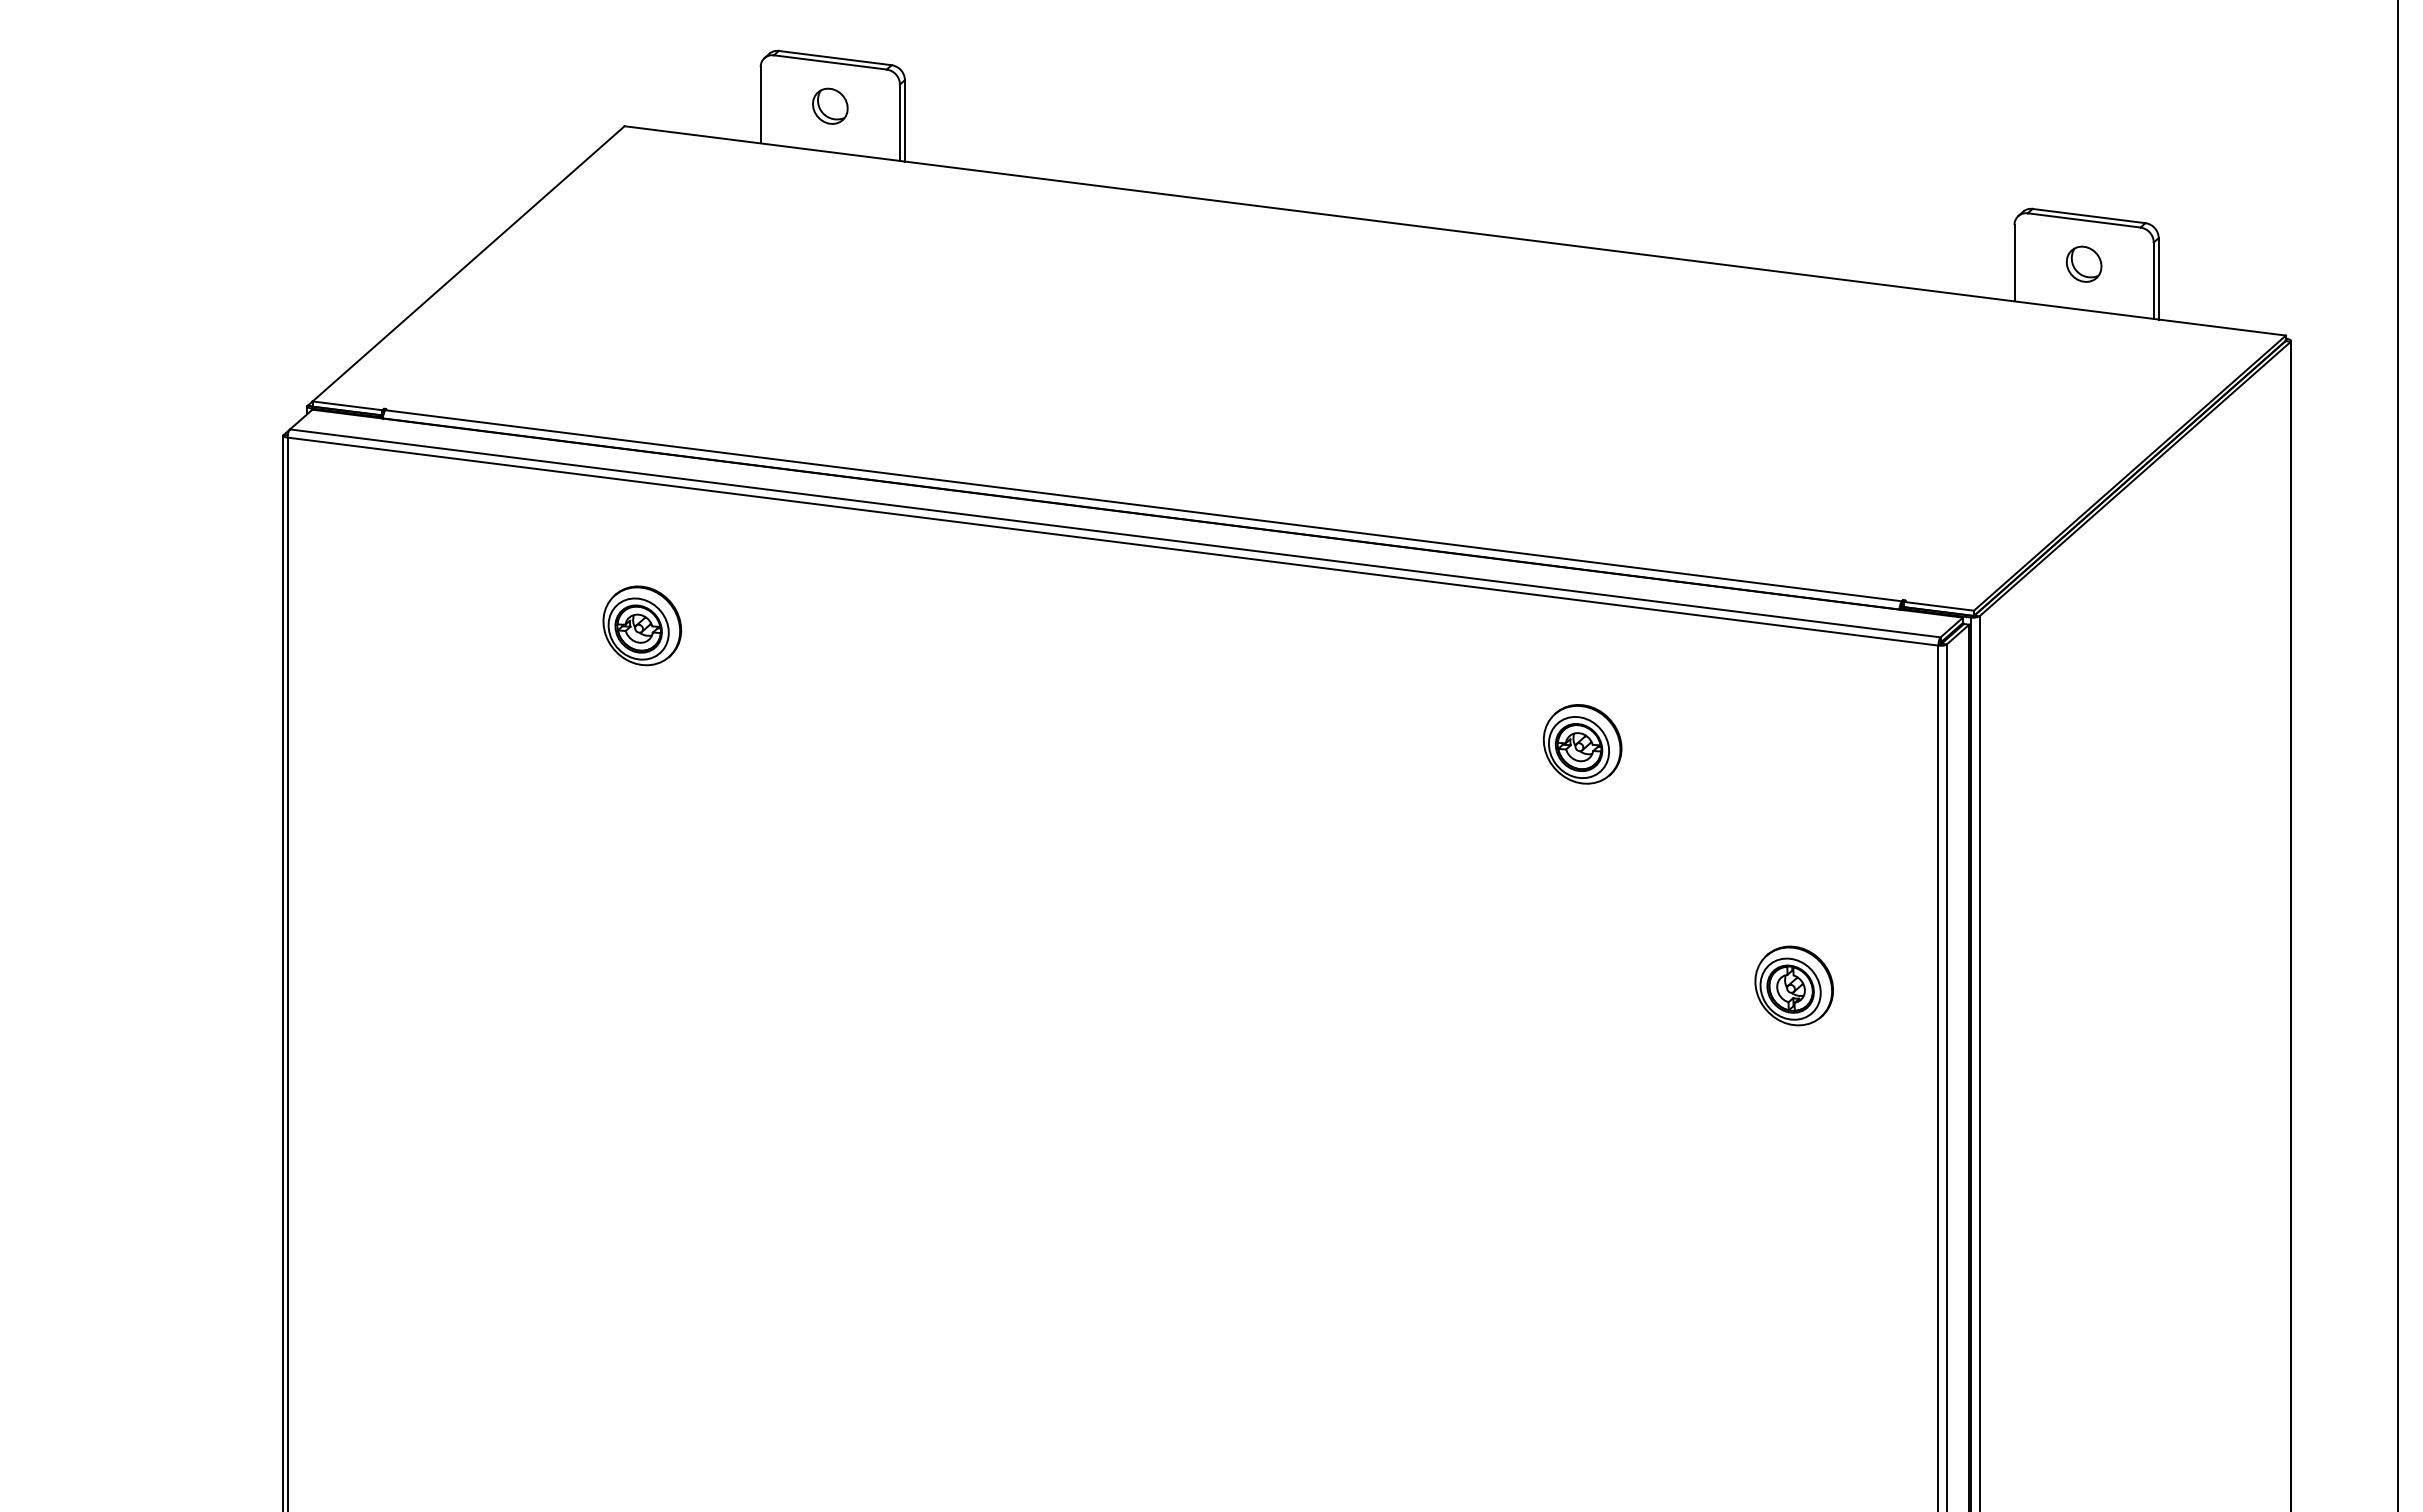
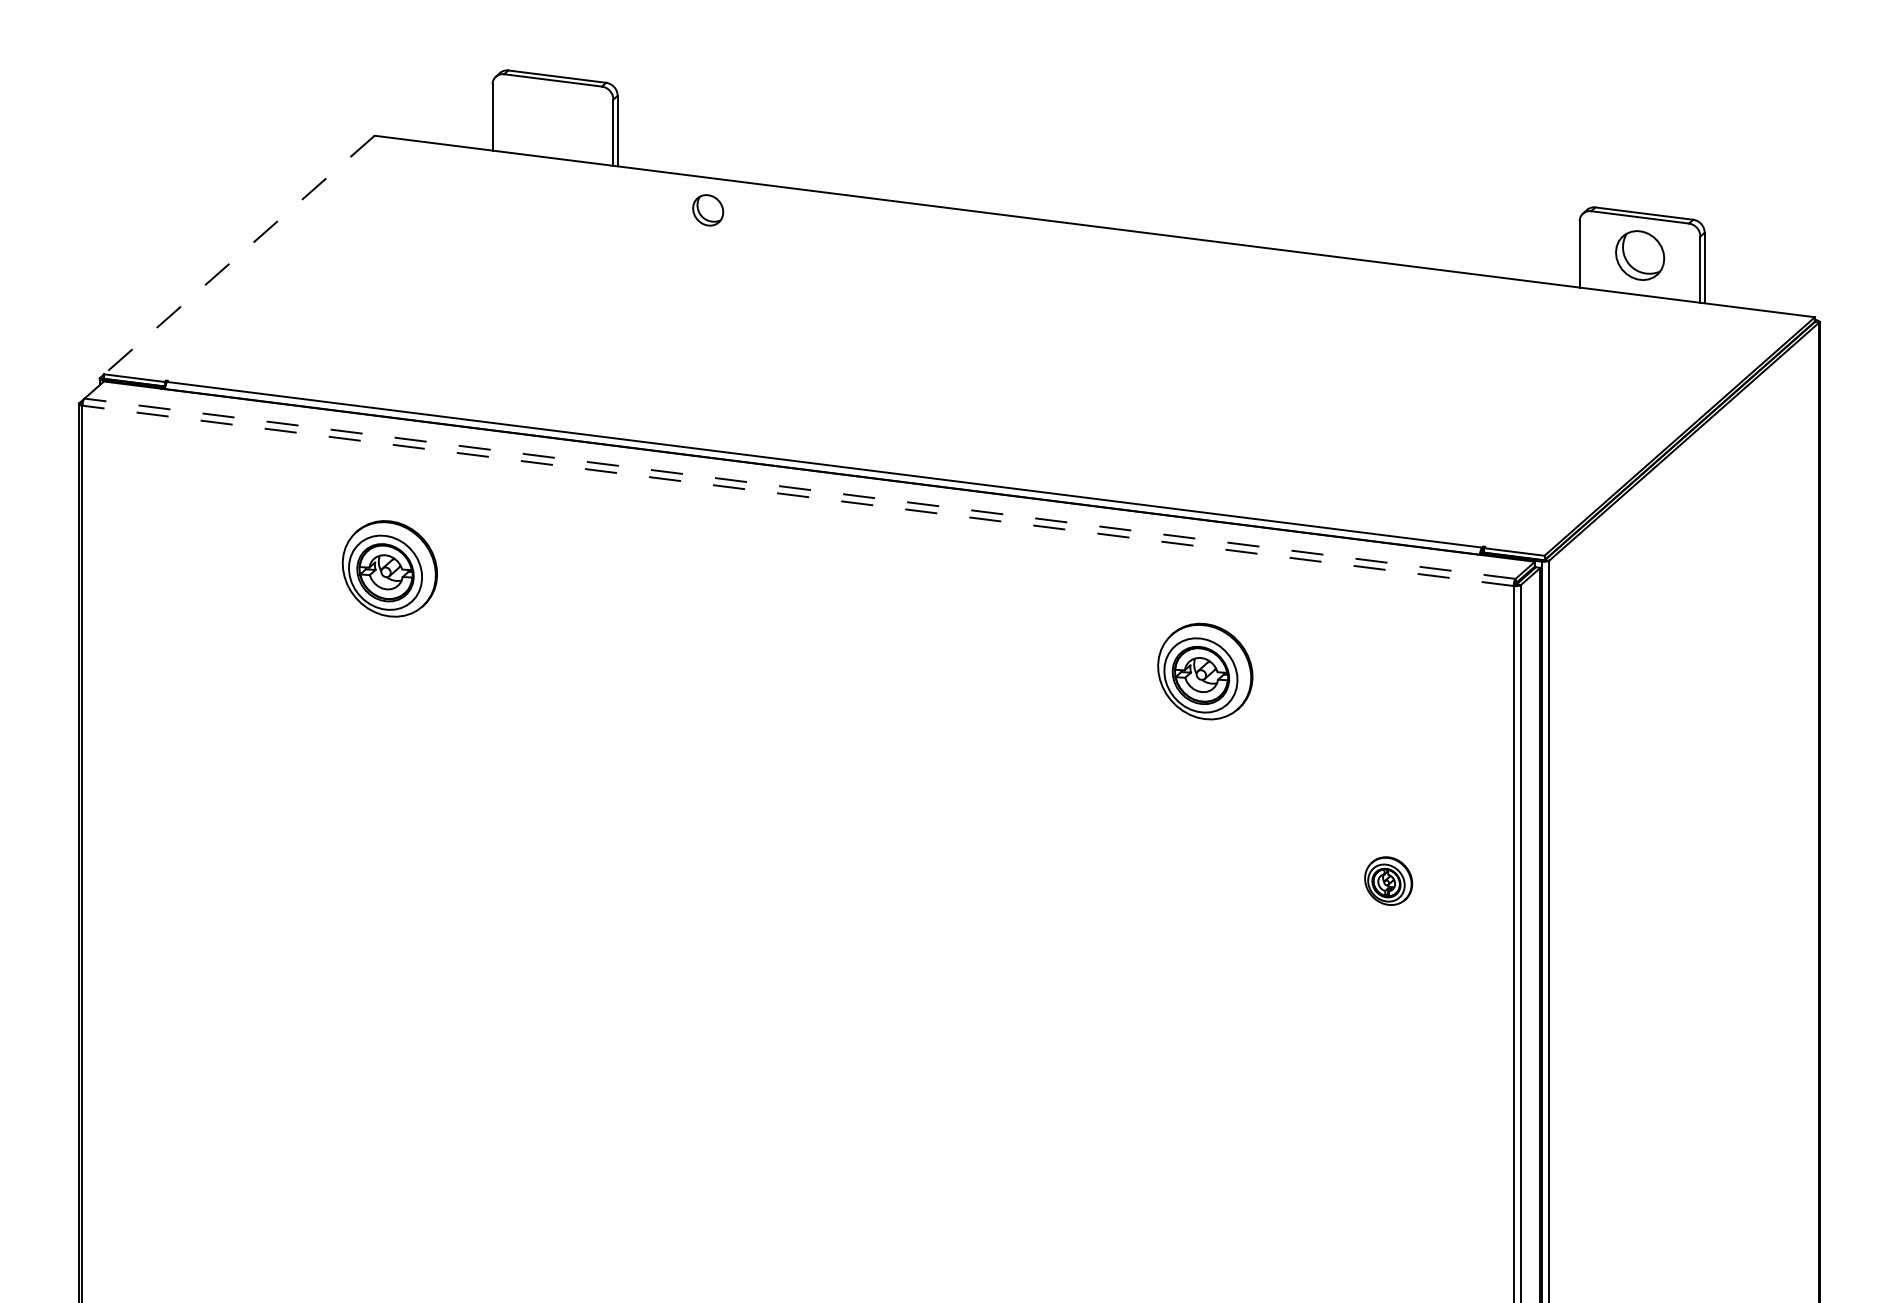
part: (830, 105) -> (708, 209), moved
part: (2083, 263) -> (1639, 254), size x1.6
line: (468, 264) -> (239, 255), solid -> dashed
line: (1115, 533) -> (800, 488), solid -> dashed
line: (1113, 541) -> (798, 495), solid -> dashed
part: (642, 625) -> (390, 568), size x1.4
part: (1582, 744) -> (1205, 671), size x1.4
part: (1793, 985) -> (1388, 880), size x0.7

